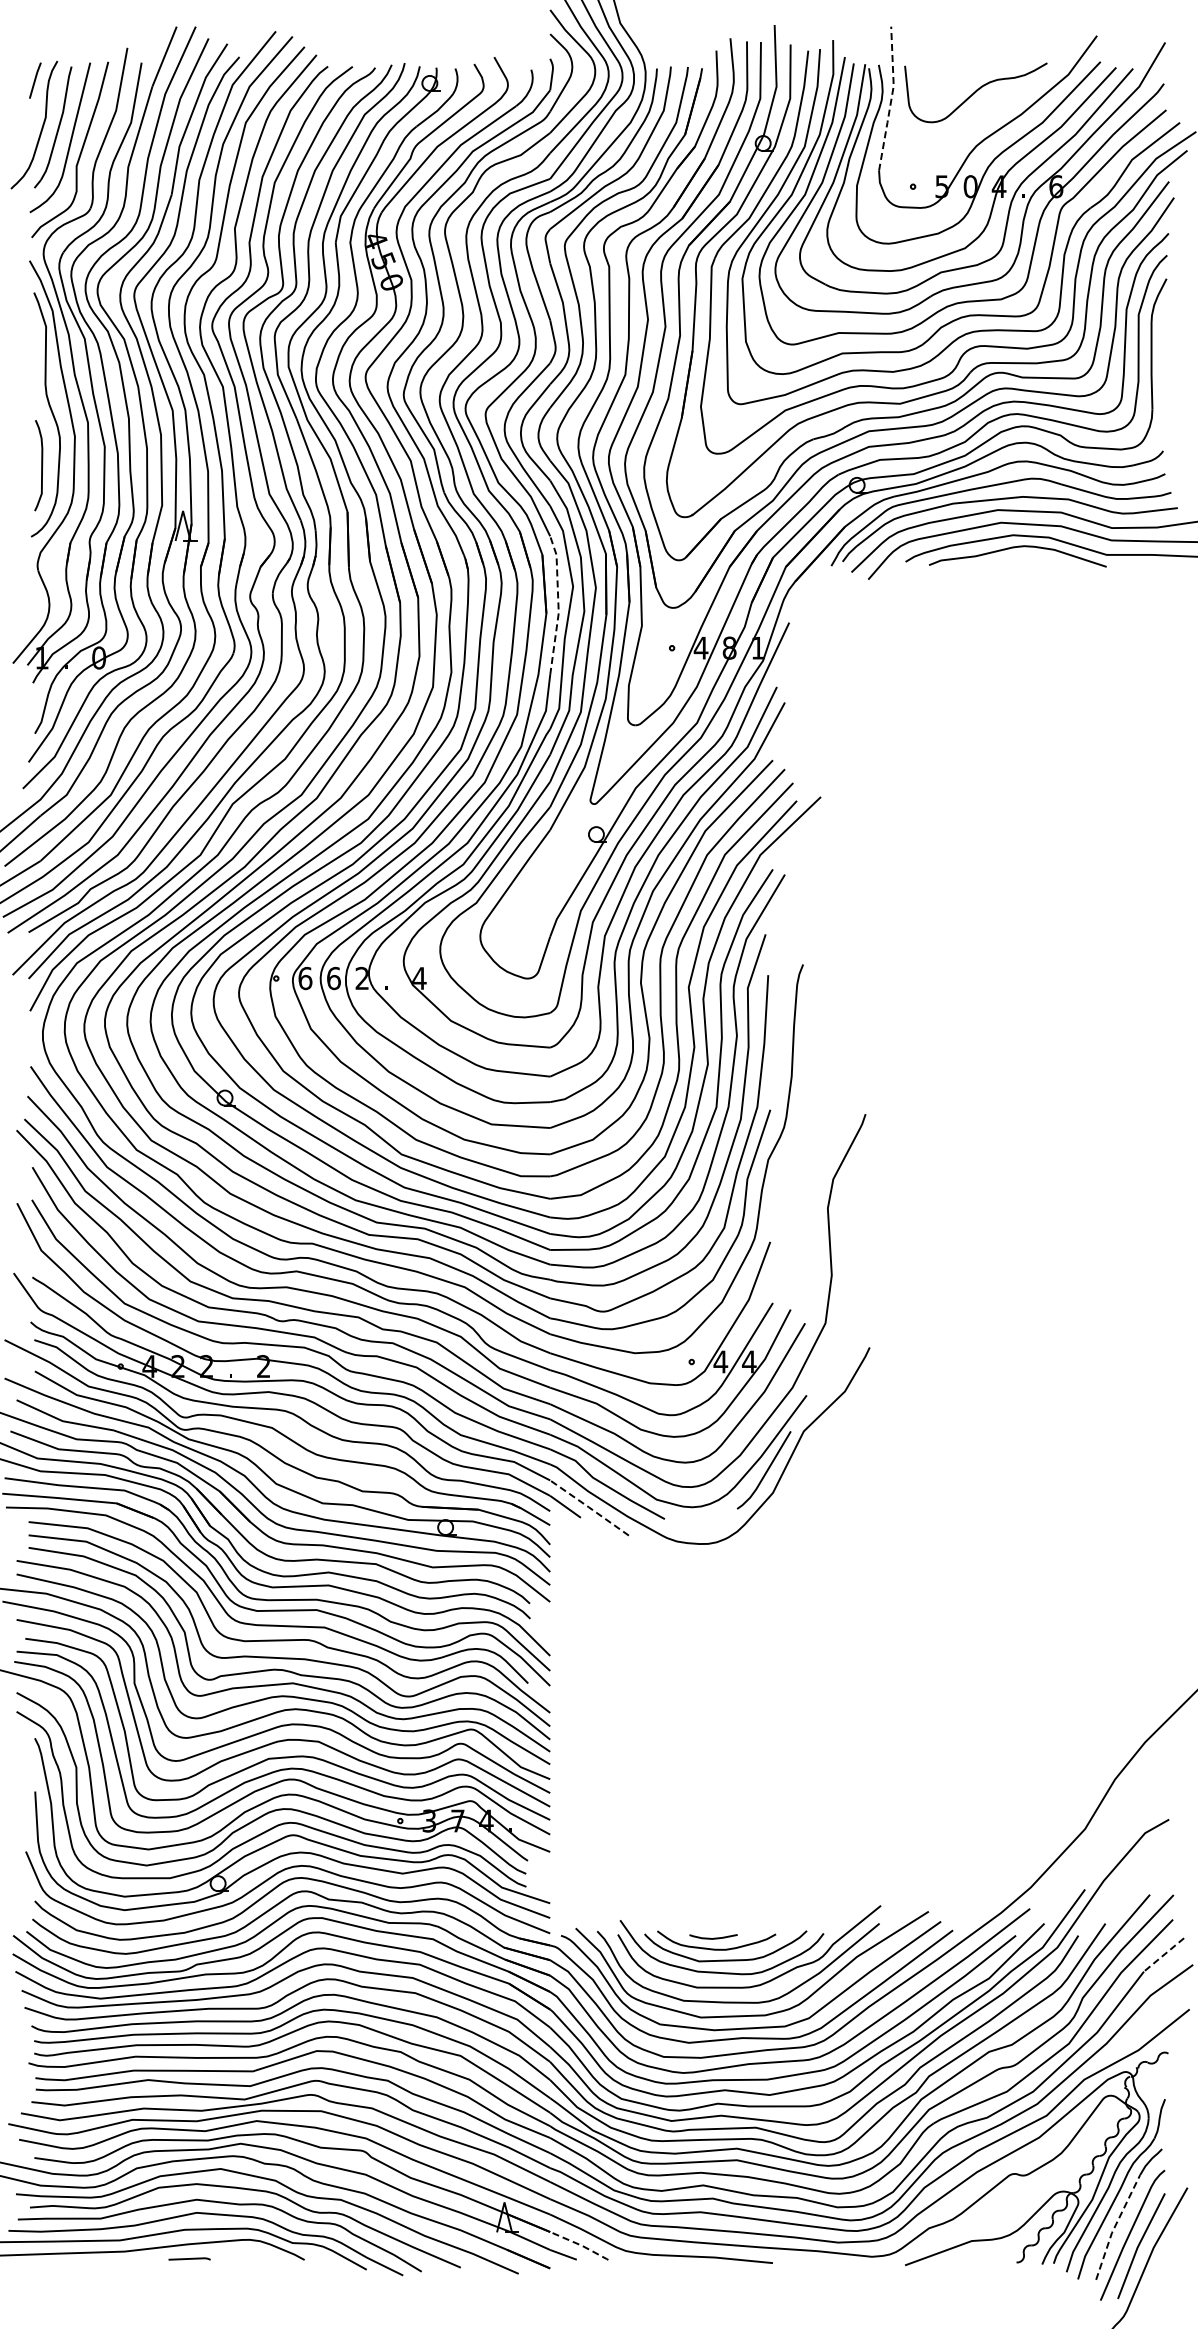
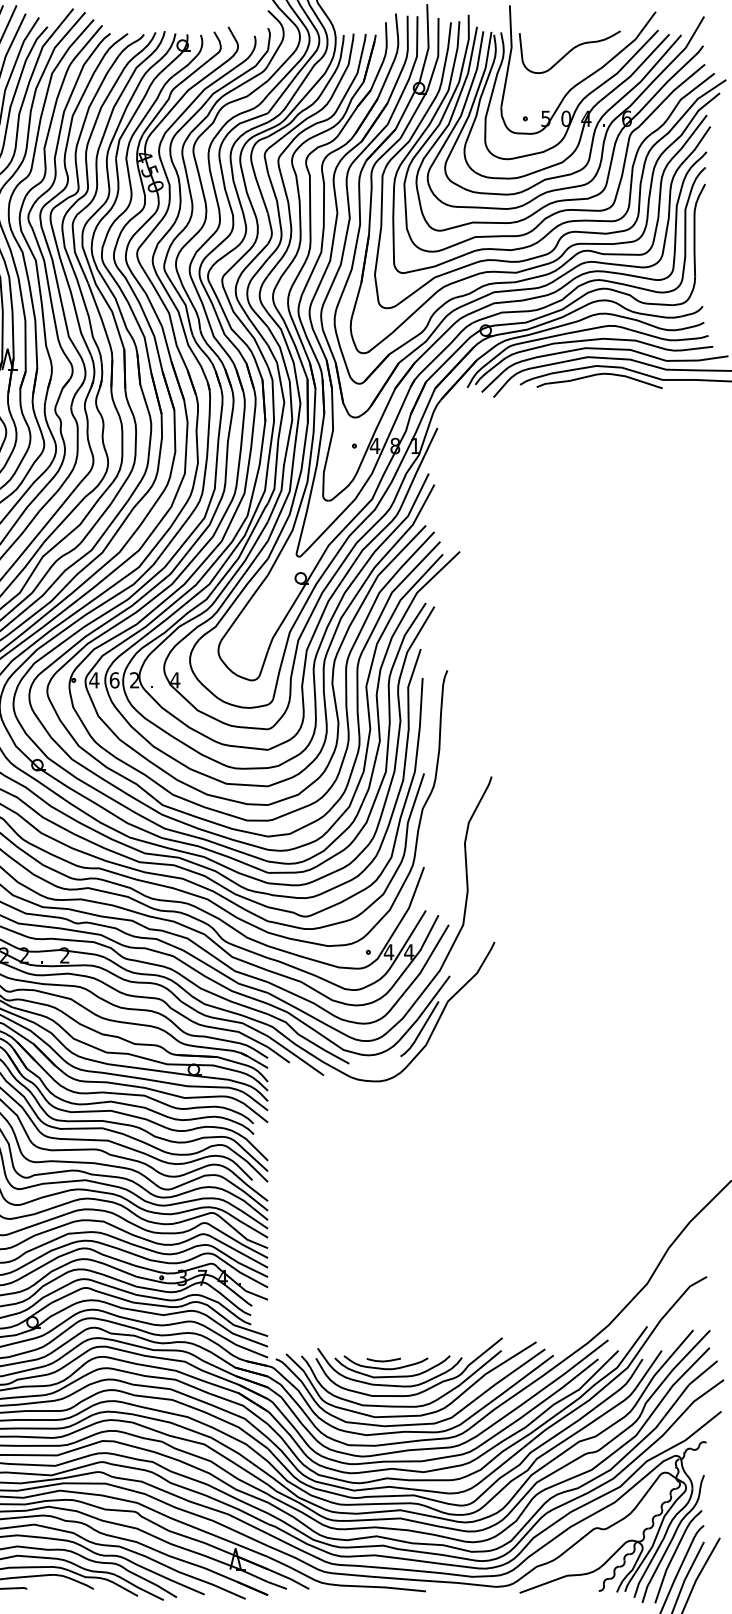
line: (891, 98) -> (510, 56), dashed -> solid
line: (558, 605) -> (273, 415), dashed -> solid
text: (305, 978) -> (94, 680), 6 -> 4
line: (588, 1507) -> (295, 1055), dashed -> solid
line: (1163, 1955) -> (702, 1373), dashed -> solid
line: (1115, 2226) -> (668, 1565), dashed -> solid
line: (580, 2245) -> (289, 1578), dashed -> solid

